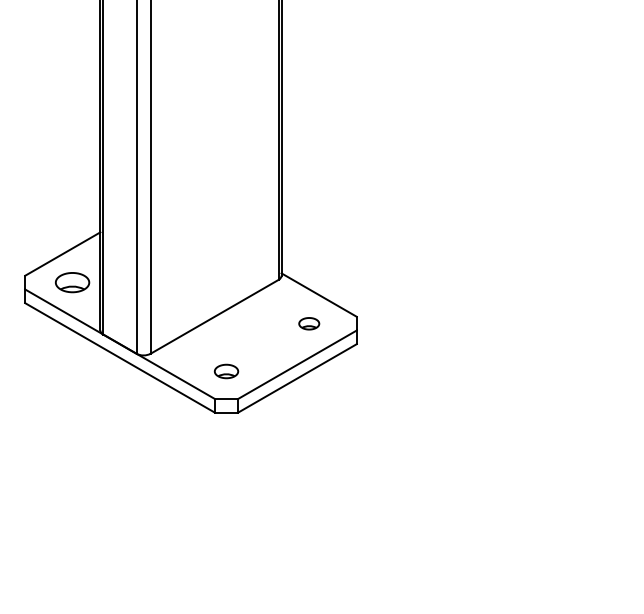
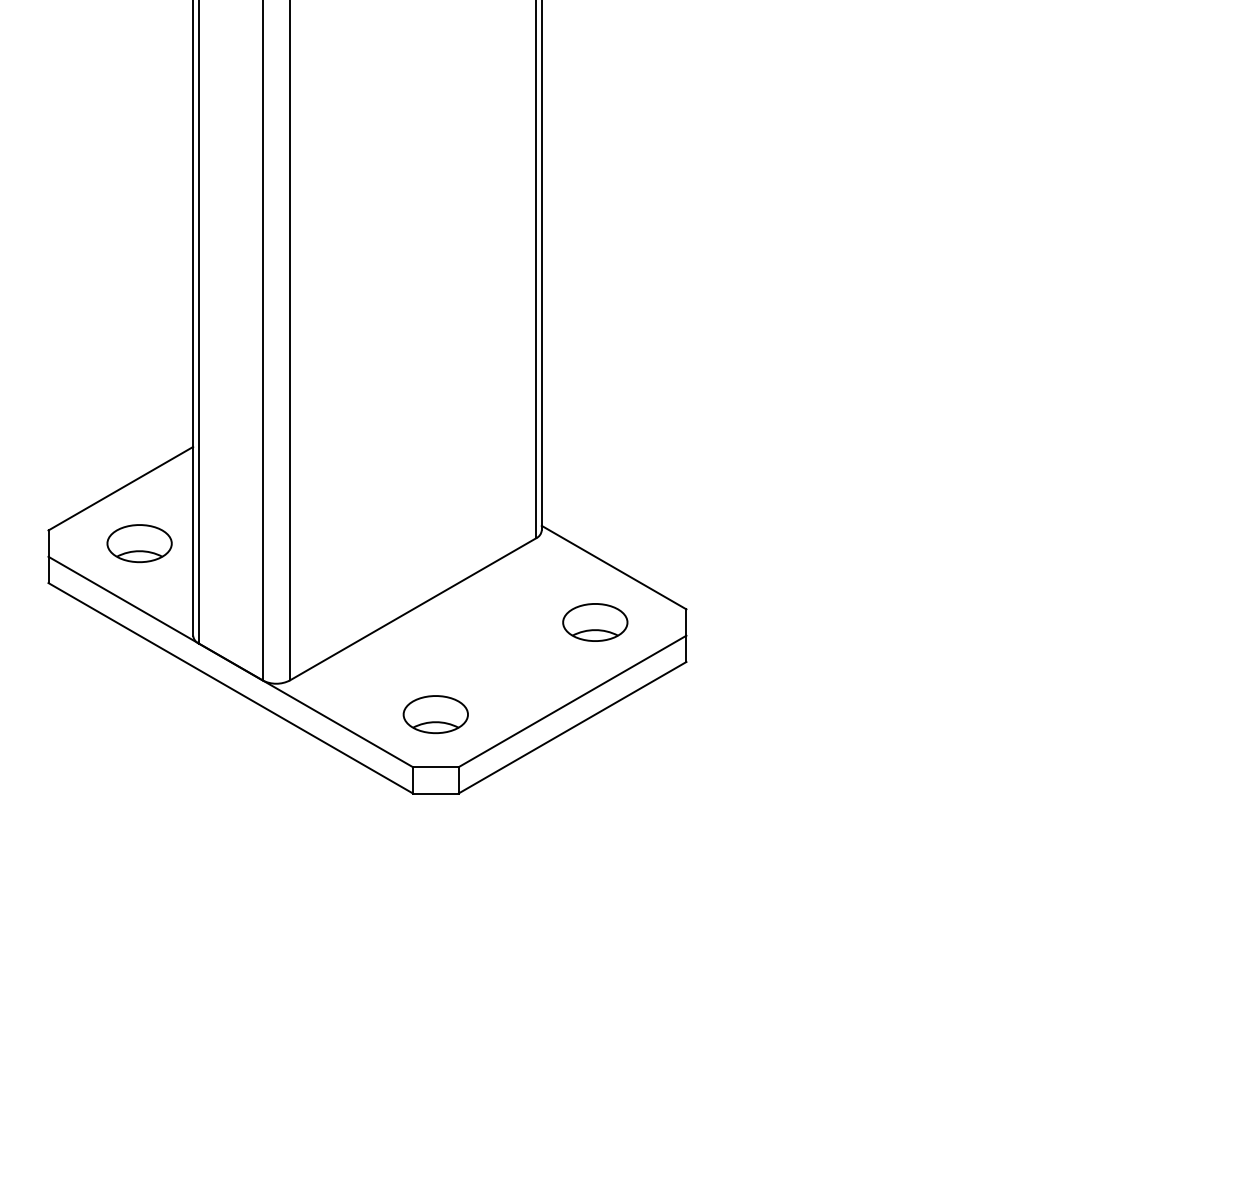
part: (308, 323) -> (593, 622), size x1.67
part: (226, 371) -> (435, 714), size x1.43

